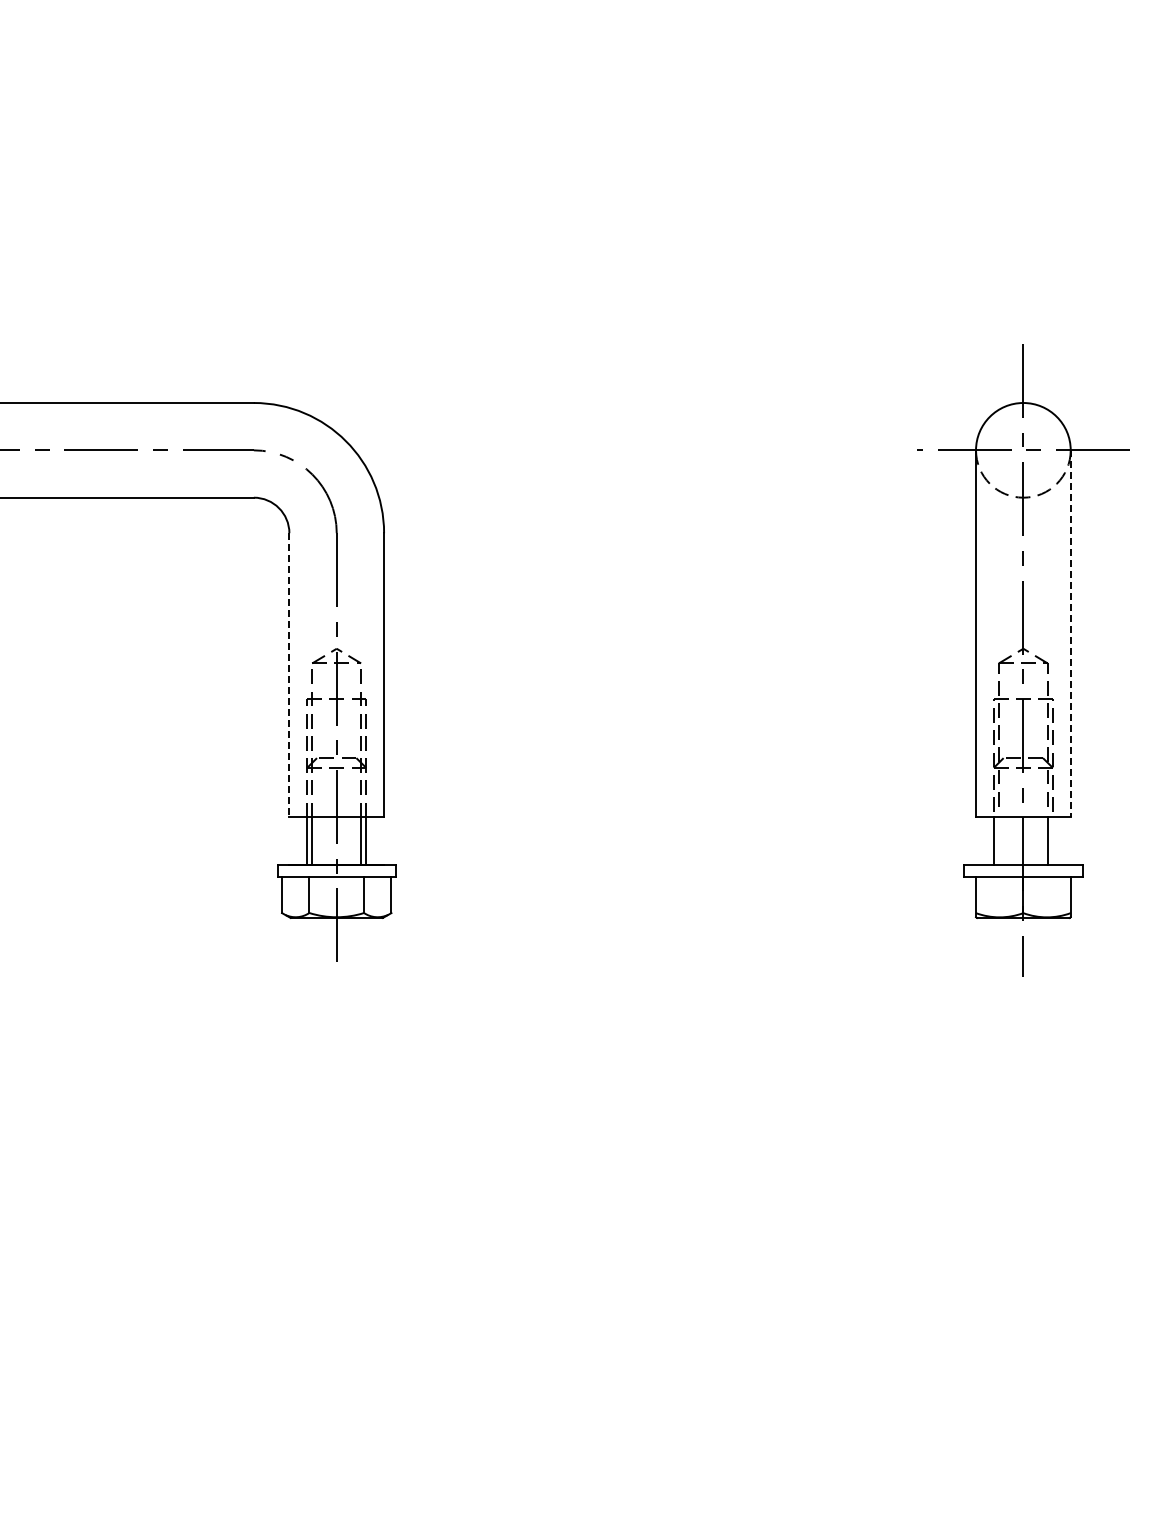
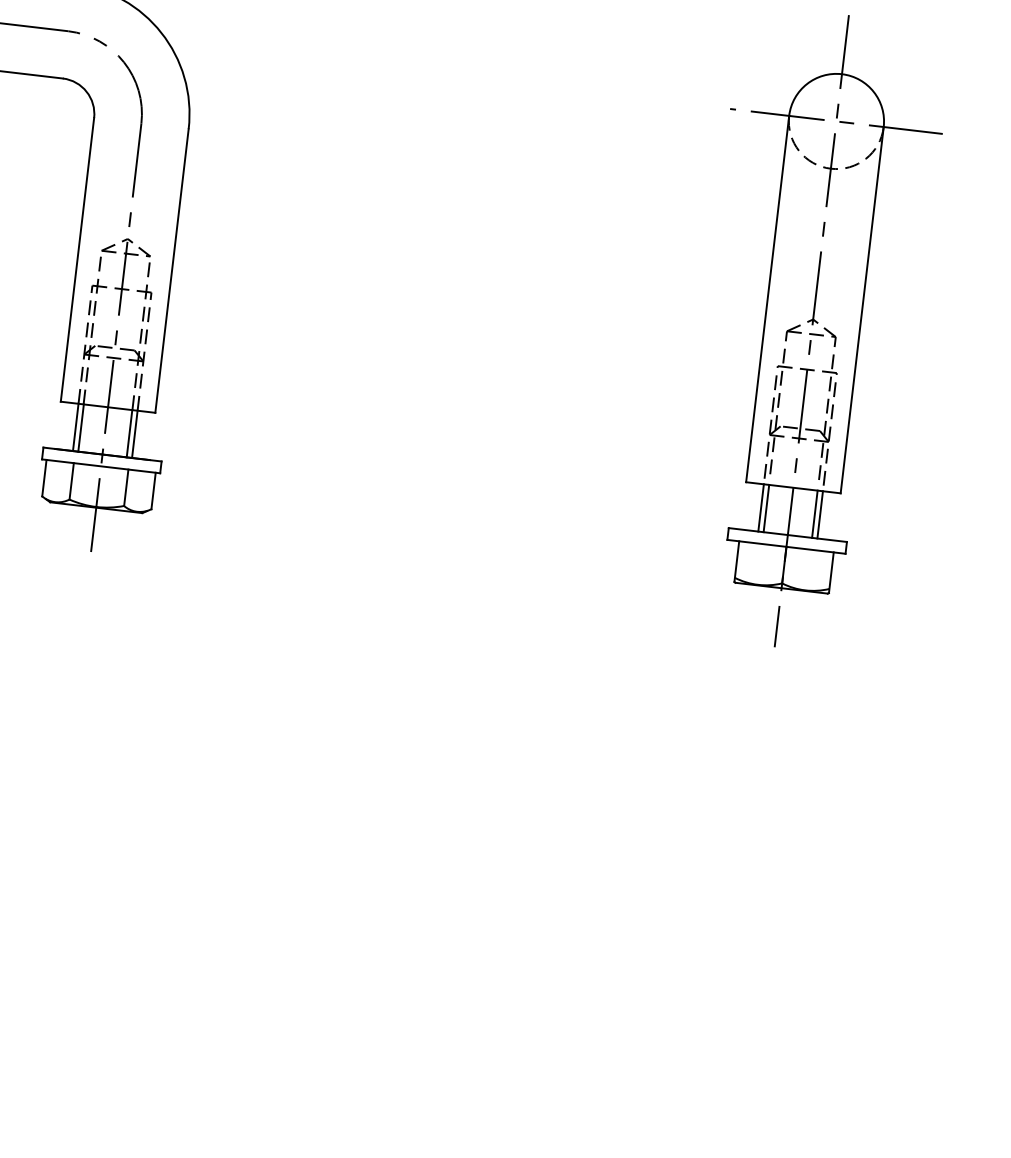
line: (1070, 634) -> (861, 310), dashed -> solid
line: (289, 675) -> (77, 260), dashed -> solid
line: (999, 840) -> (766, 508), added
line: (1052, 840) -> (819, 514), added

